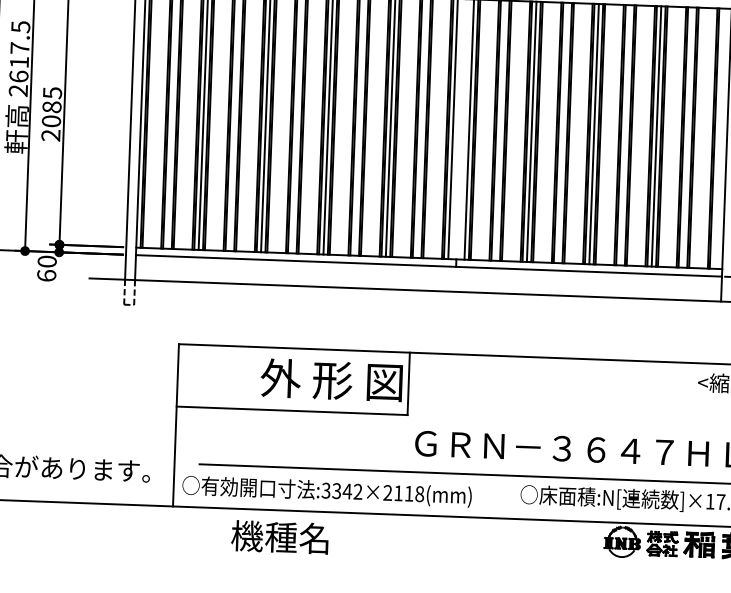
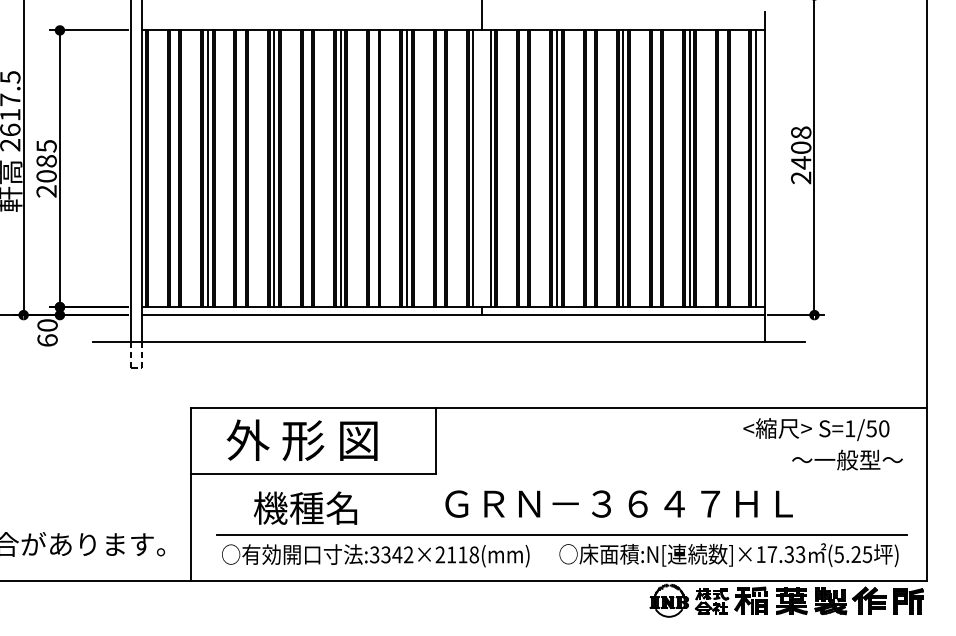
line: (719, 138) -> (756, 168), added
text: (330, 379) -> (301, 439), moved
text: (326, 491) -> (375, 555), moved
text: (280, 536) -> (305, 507), moved

